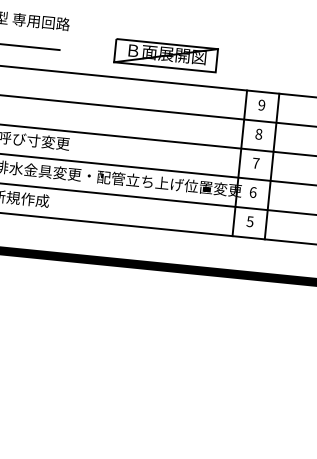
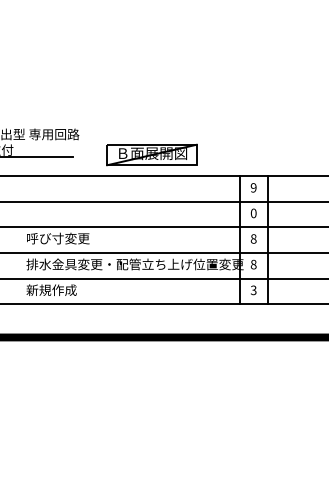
part: (165, 55) -> (151, 154), moved
text: (258, 134) -> (253, 213), 8 -> 0
text: (255, 162) -> (253, 238), 7 -> 8
text: (252, 192) -> (253, 264), 6 -> 8
text: (250, 220) -> (253, 289), 5 -> 3

